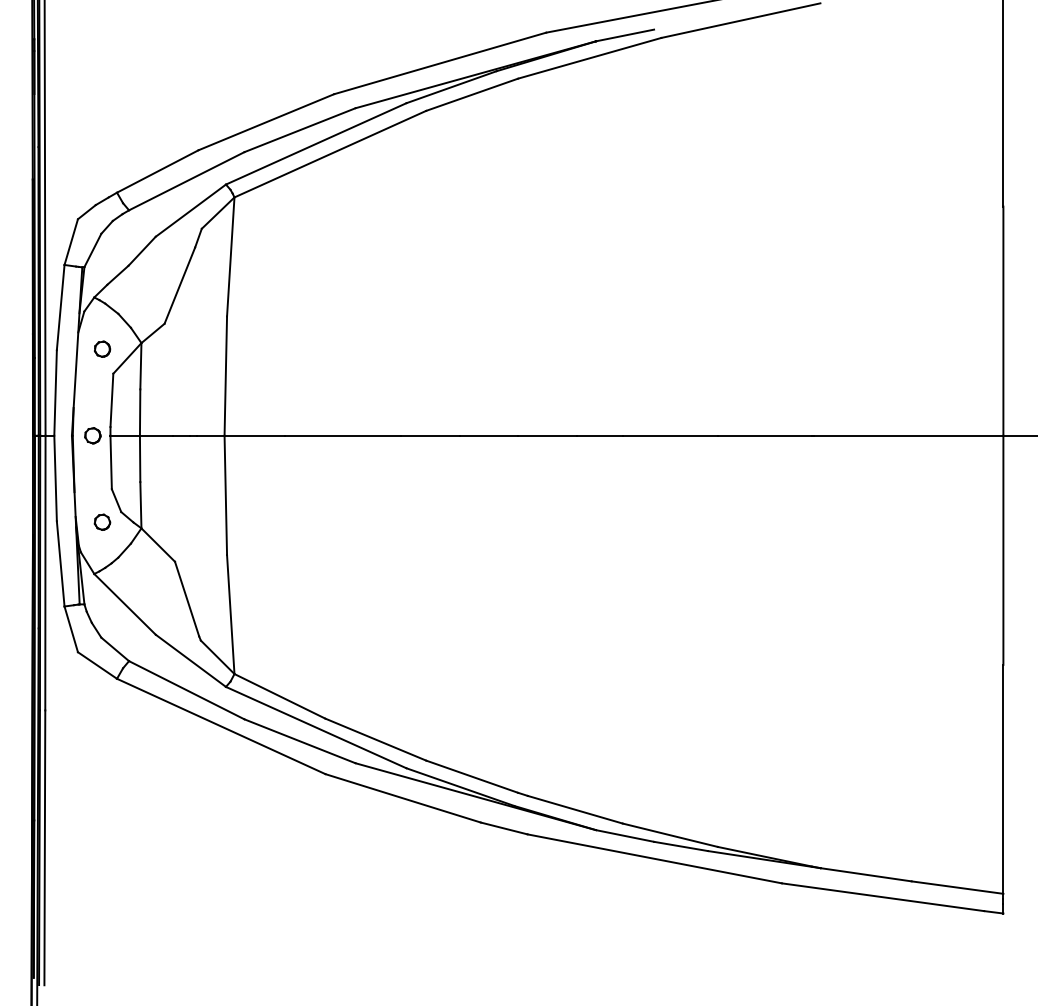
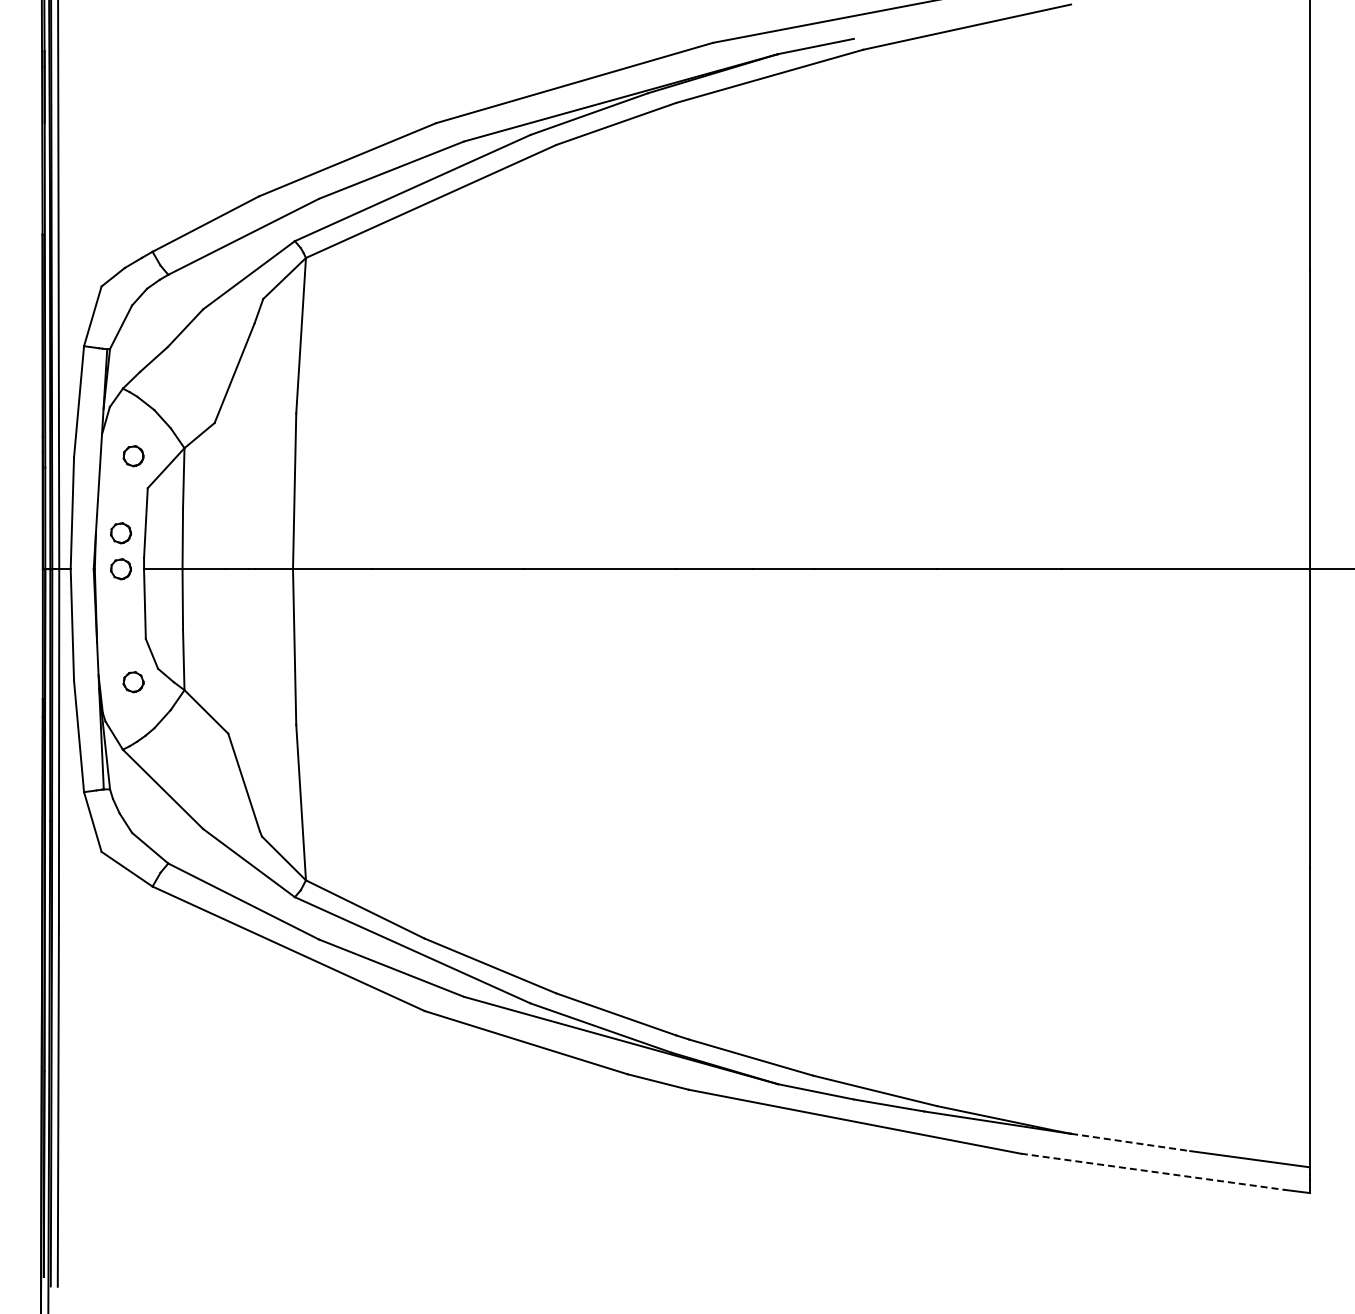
part: (92, 408) -> (120, 533), added
line: (866, 874) -> (1131, 1142), solid -> dashed
line: (883, 897) -> (1153, 1171), solid -> dashed

